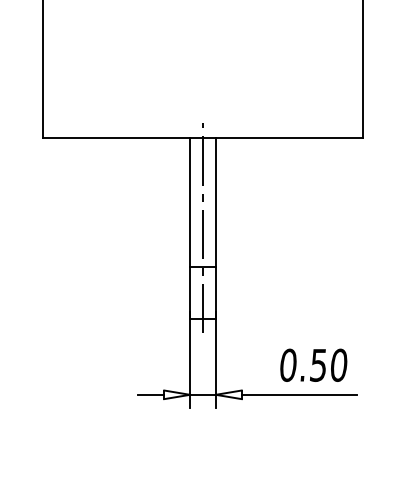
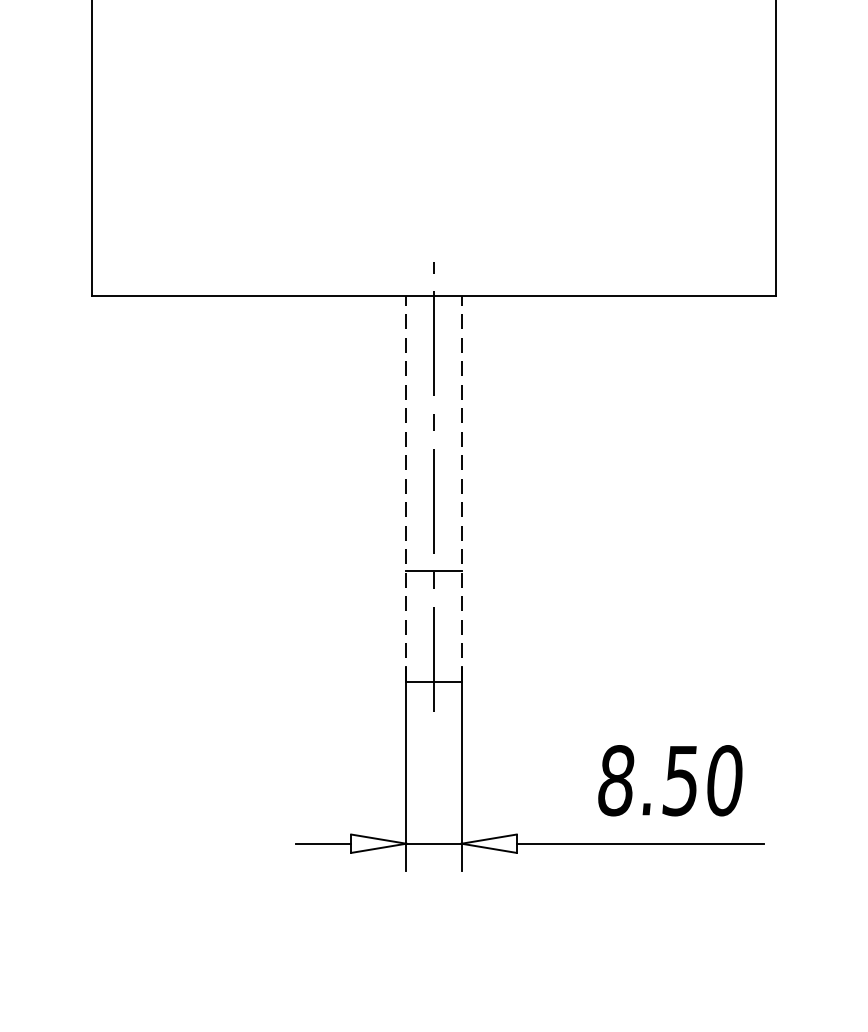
line: (190, 228) -> (407, 488), solid -> dashed
line: (215, 228) -> (460, 488), solid -> dashed
text: (287, 365) -> (614, 781), 0.50 -> 8.50

